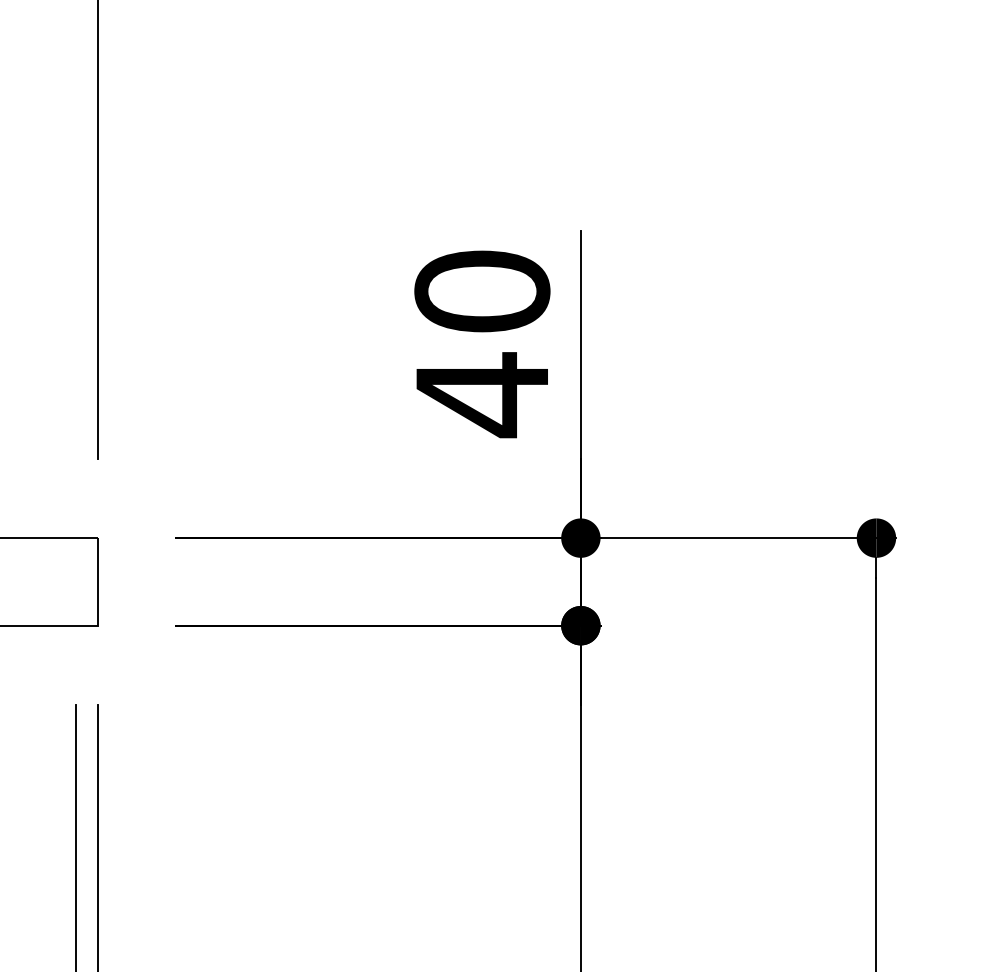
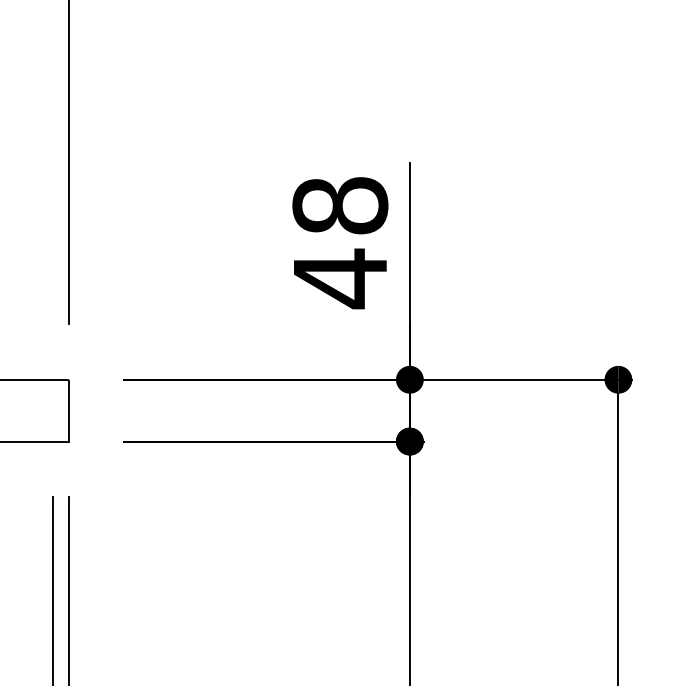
text: (482, 291) -> (340, 205), 40 -> 48

